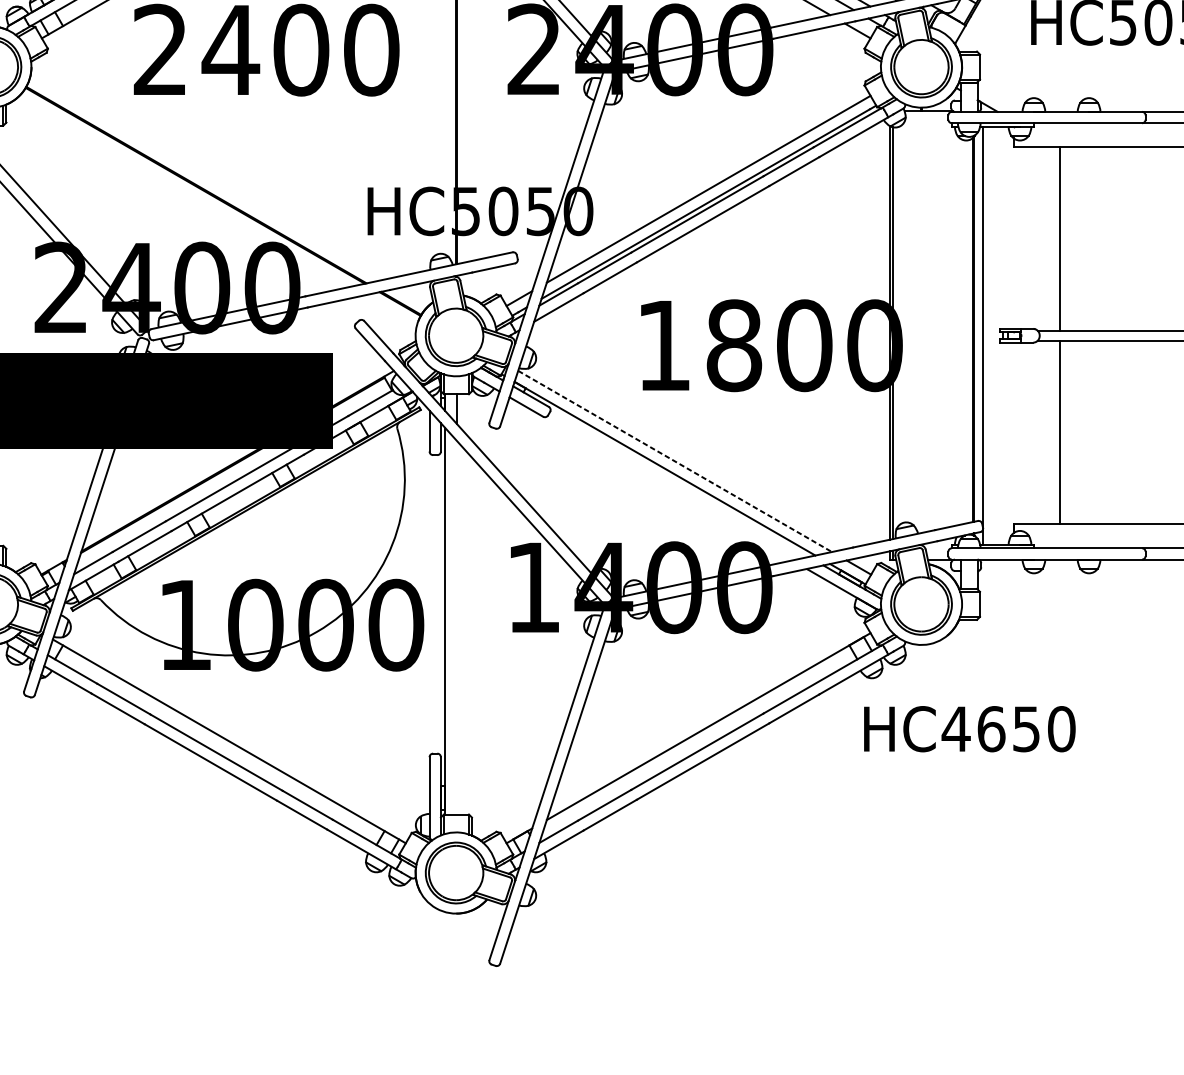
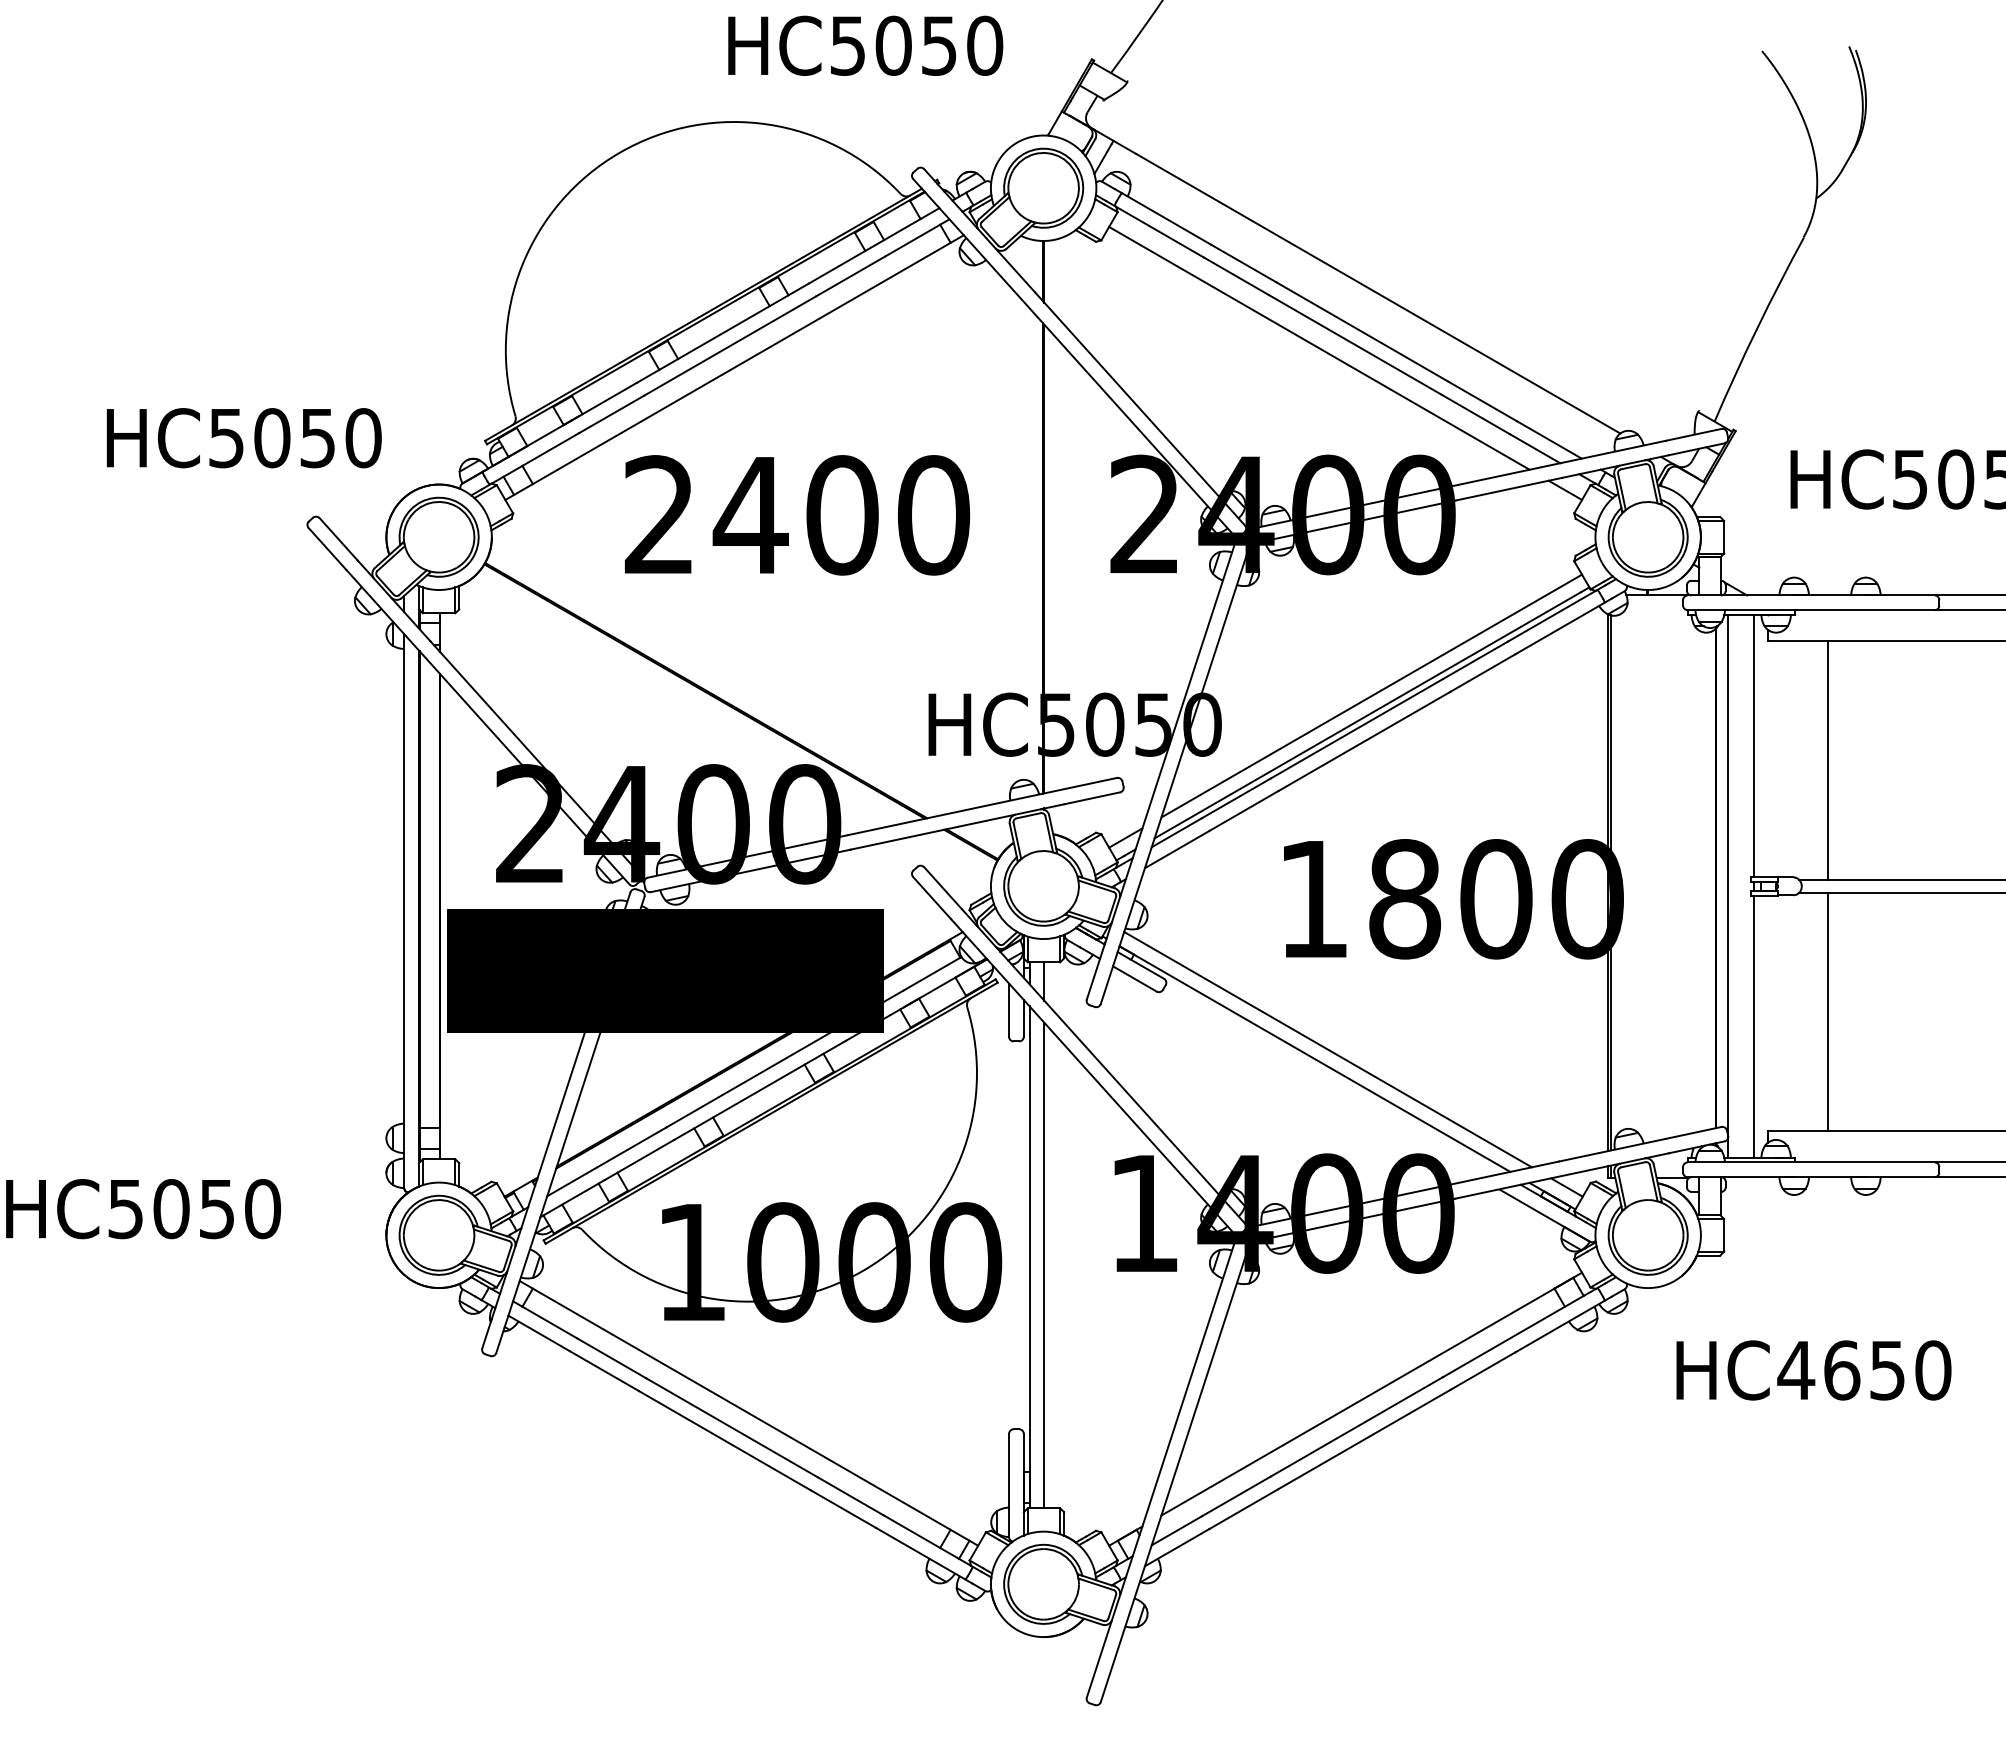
line: (1003, 227) -> (1754, 745), added
line: (1003, 443) -> (1754, 1026), added
line: (675, 461) -> (1328, 1049), dashed -> solid
line: (456, 627) -> (1044, 1265), added
text: (969, 729) -> (1813, 1370), moved

